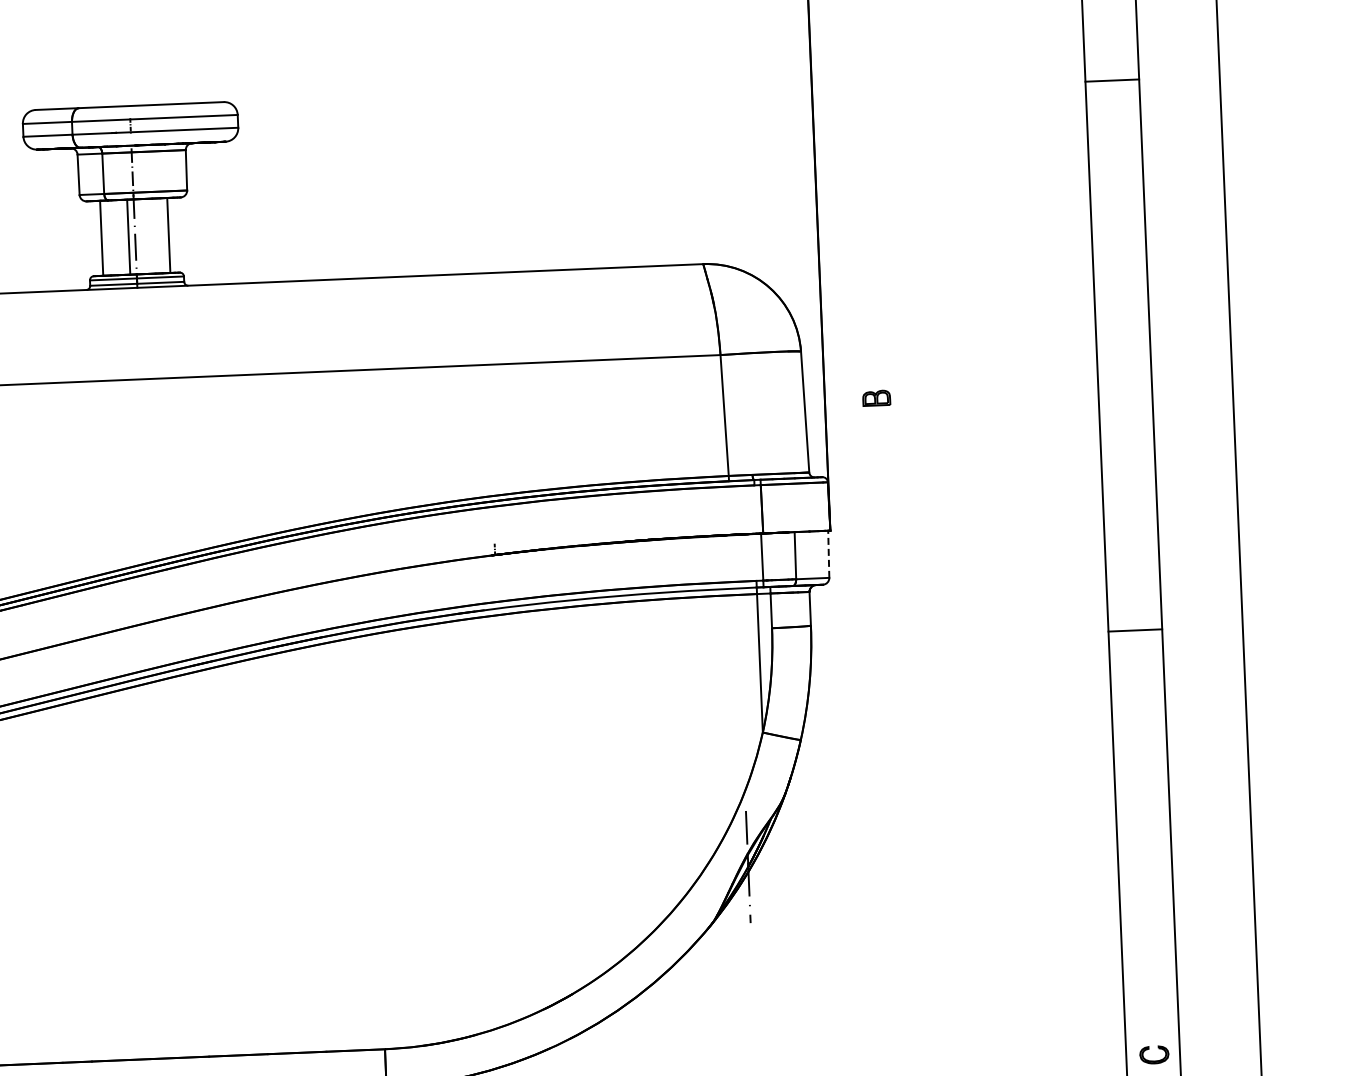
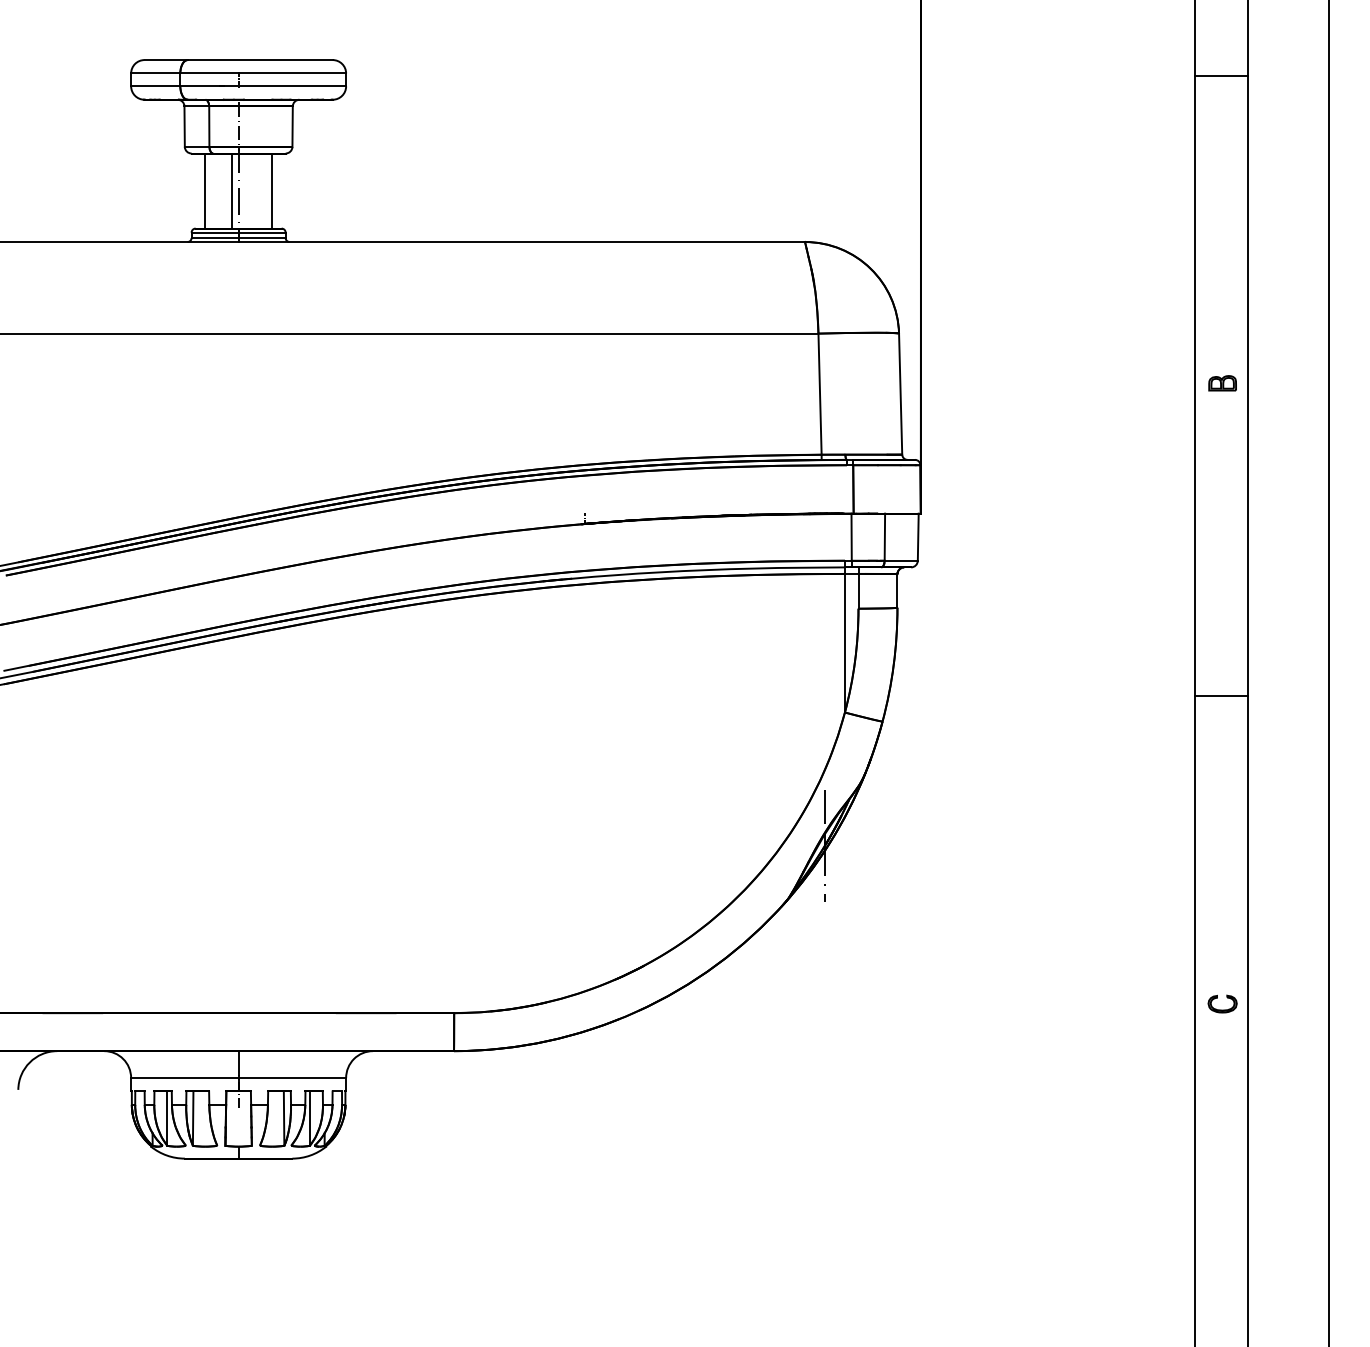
part: (876, 398) -> (1222, 383), moved
line: (829, 554) -> (918, 537), dashed -> solid
line: (1135, 630) -> (1221, 696), moved
part: (1154, 1054) -> (1222, 1003), moved

